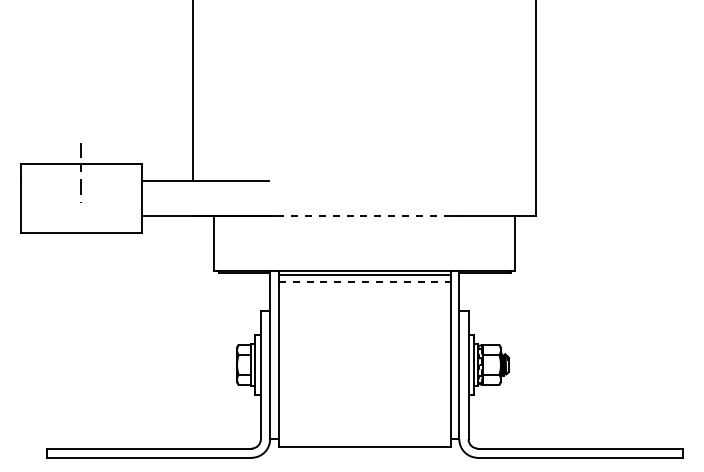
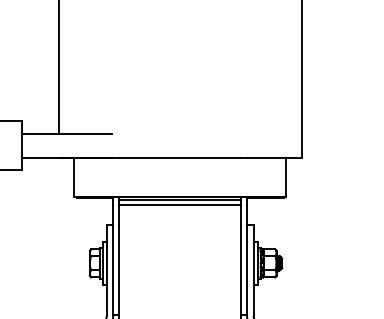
line: (364, 216) -> (180, 158), dashed -> solid
line: (364, 282) -> (180, 205), dashed -> solid

